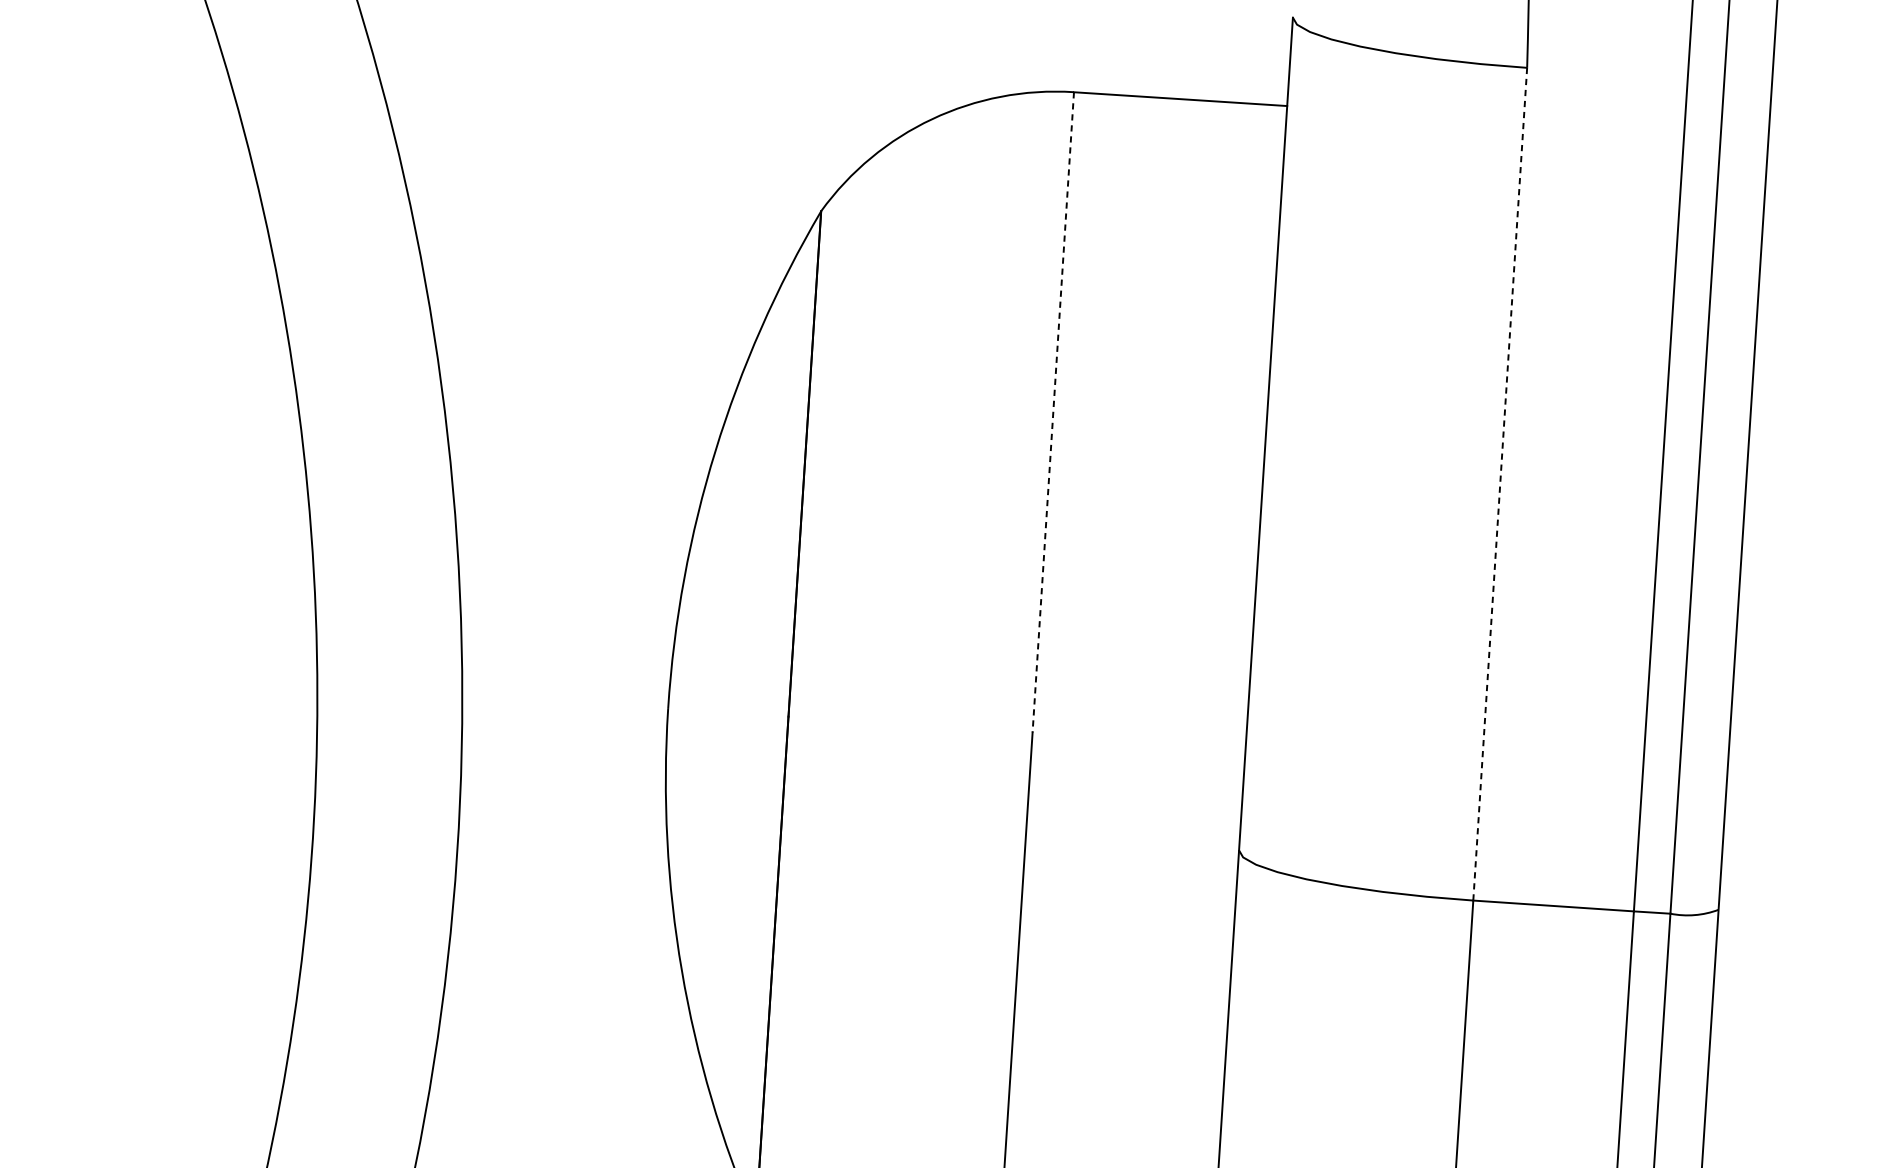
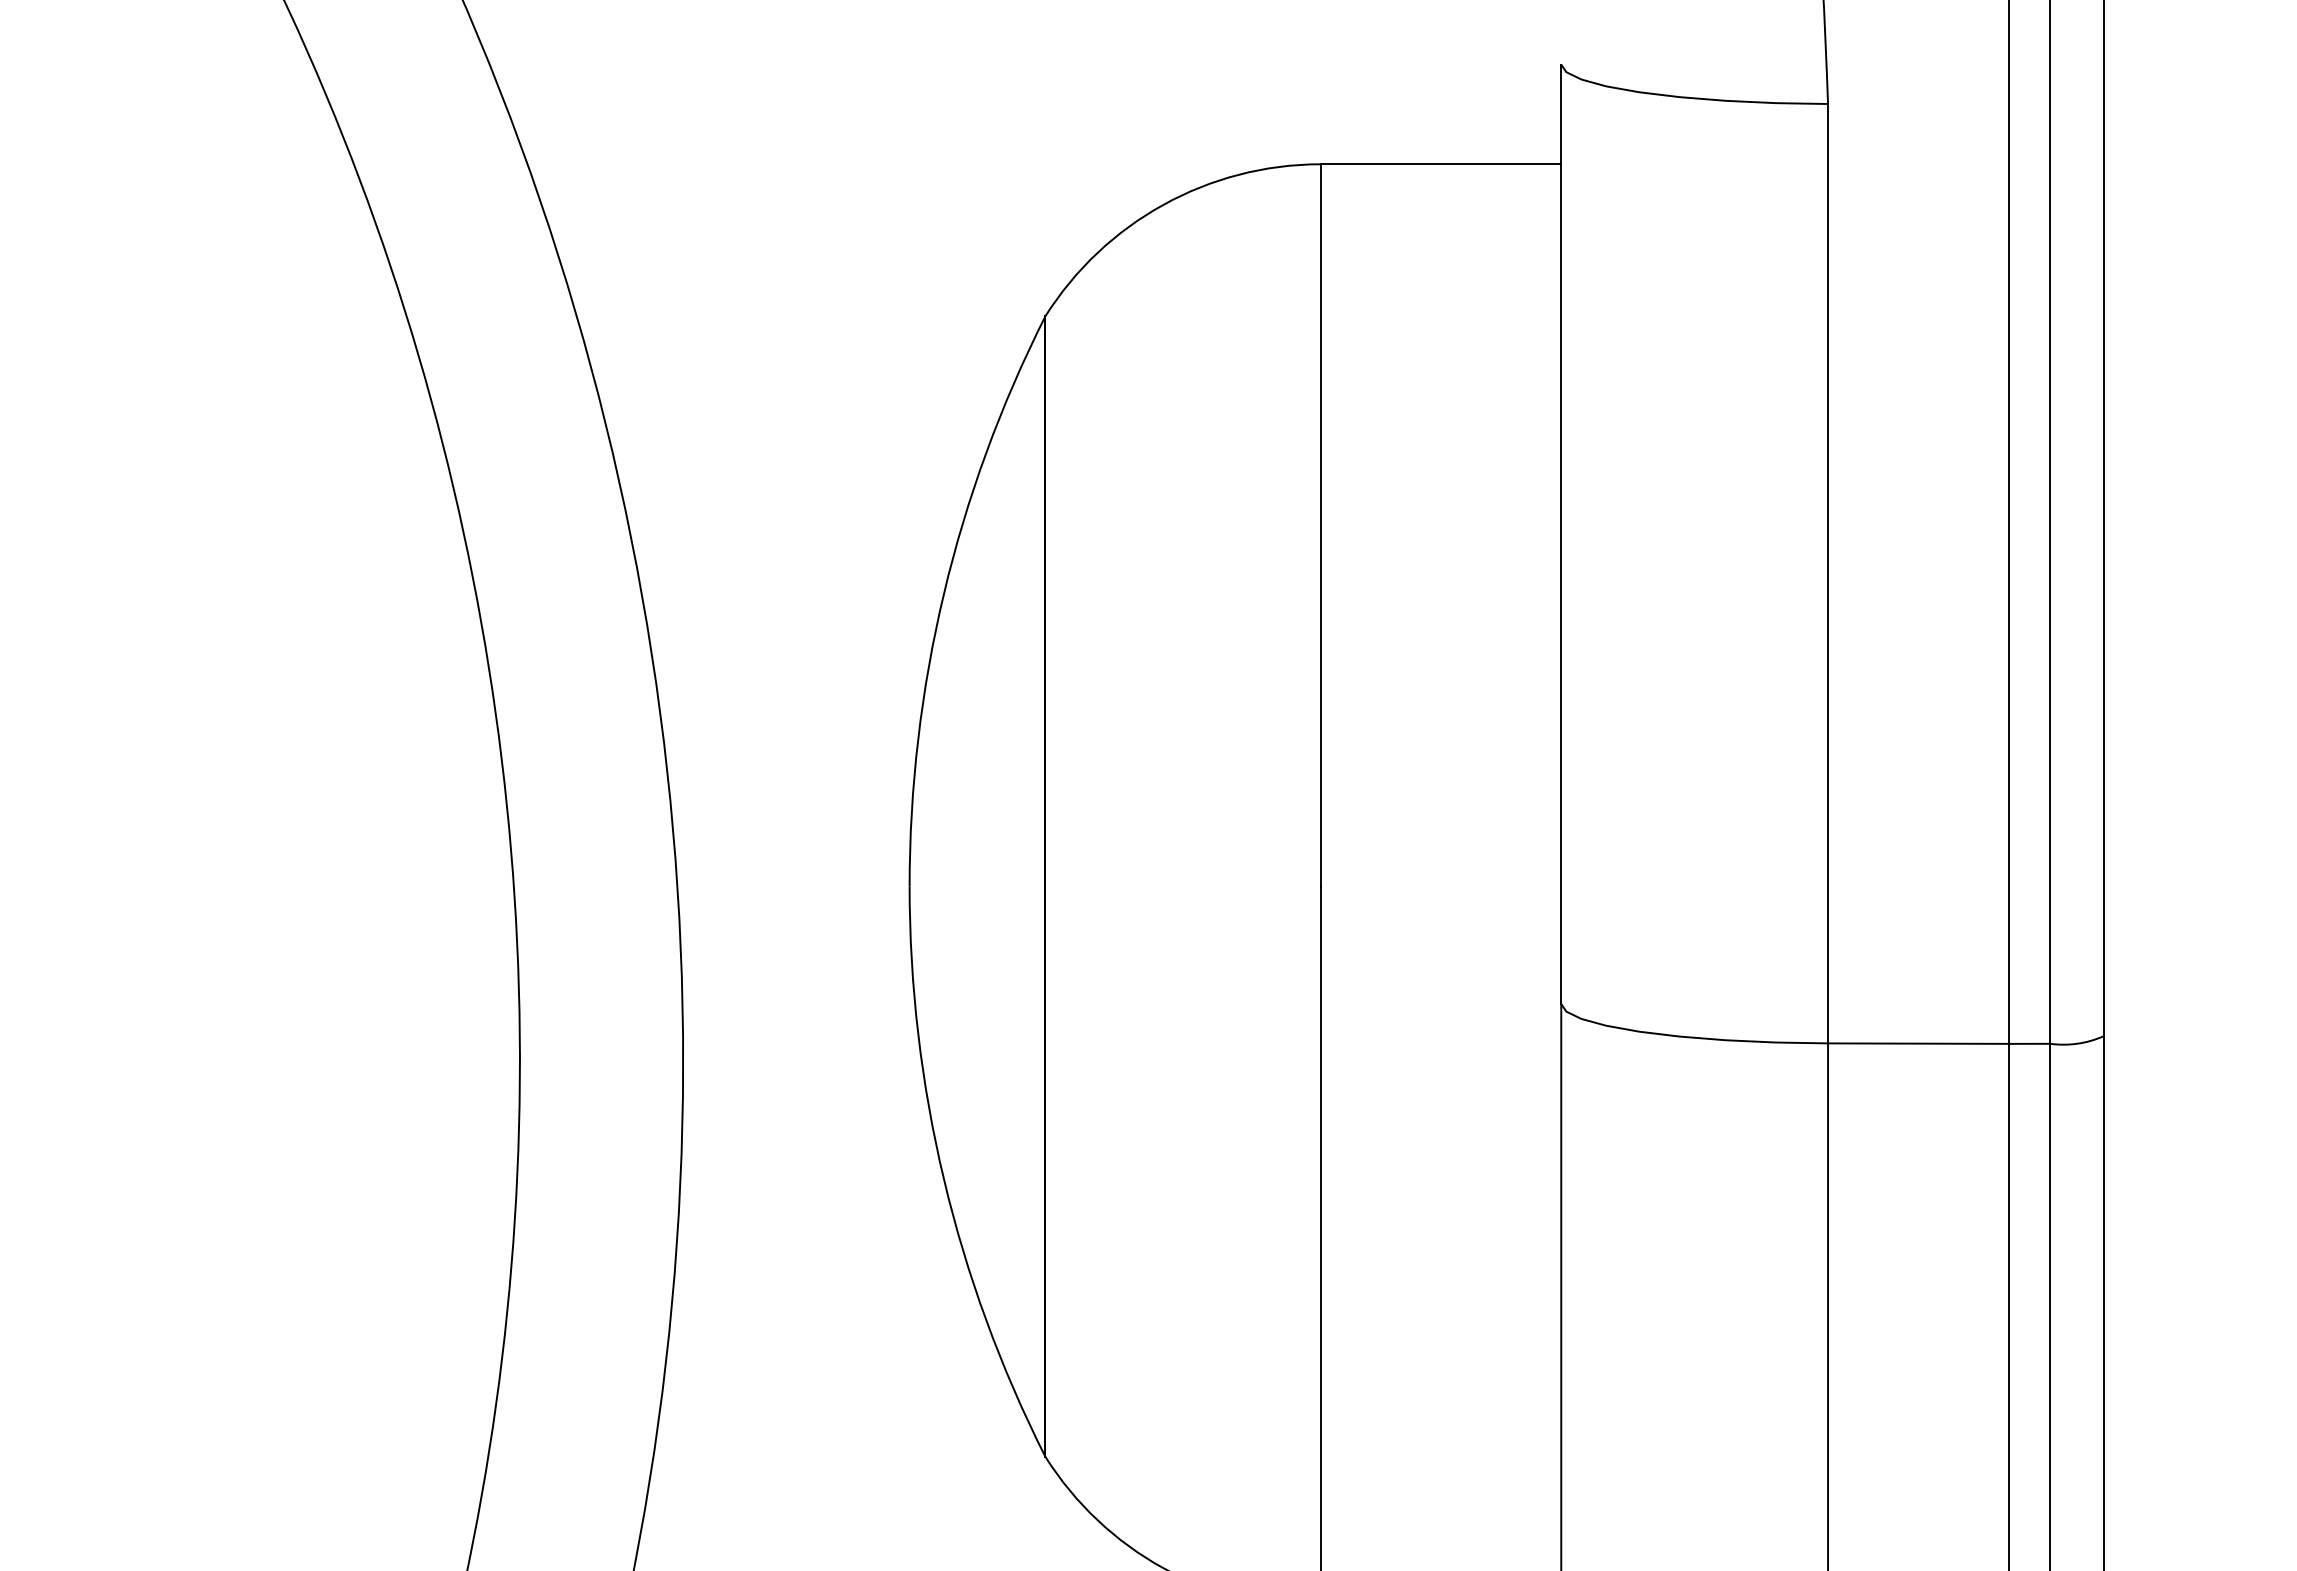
line: (1053, 412) -> (1320, 525), dashed -> solid
line: (1500, 484) -> (1828, 573), dashed -> solid

